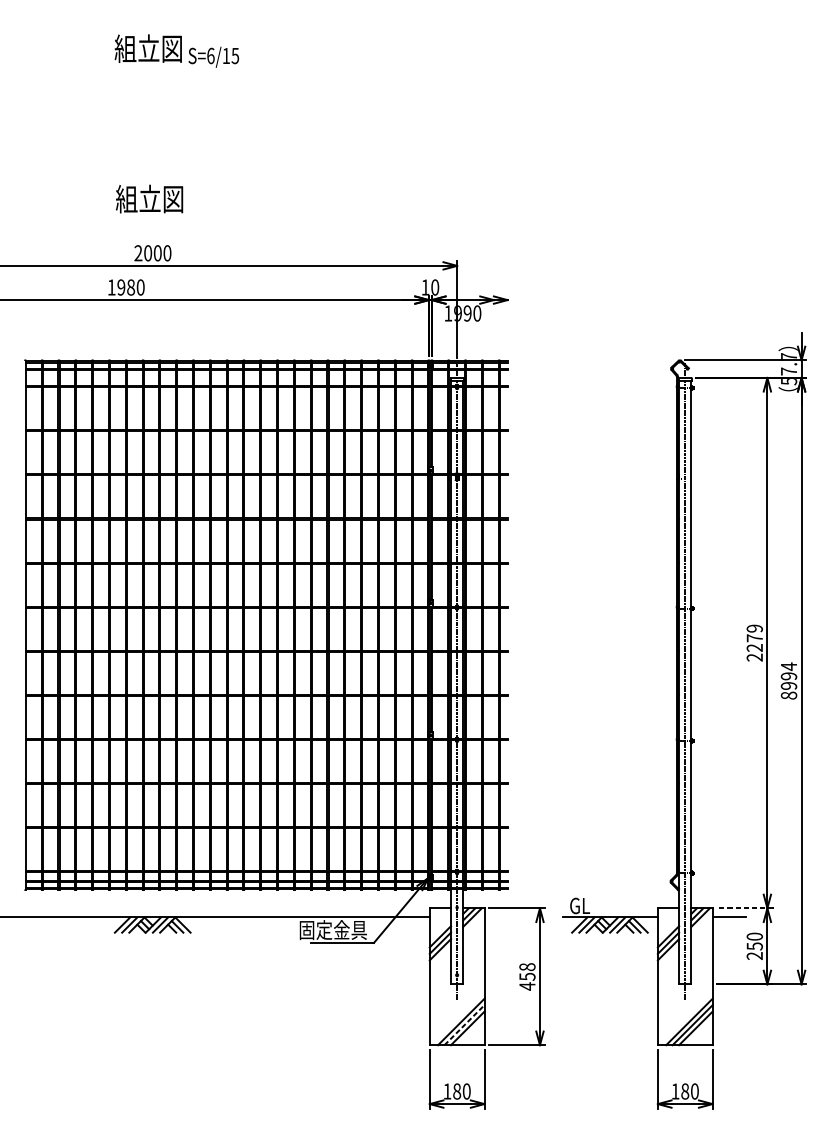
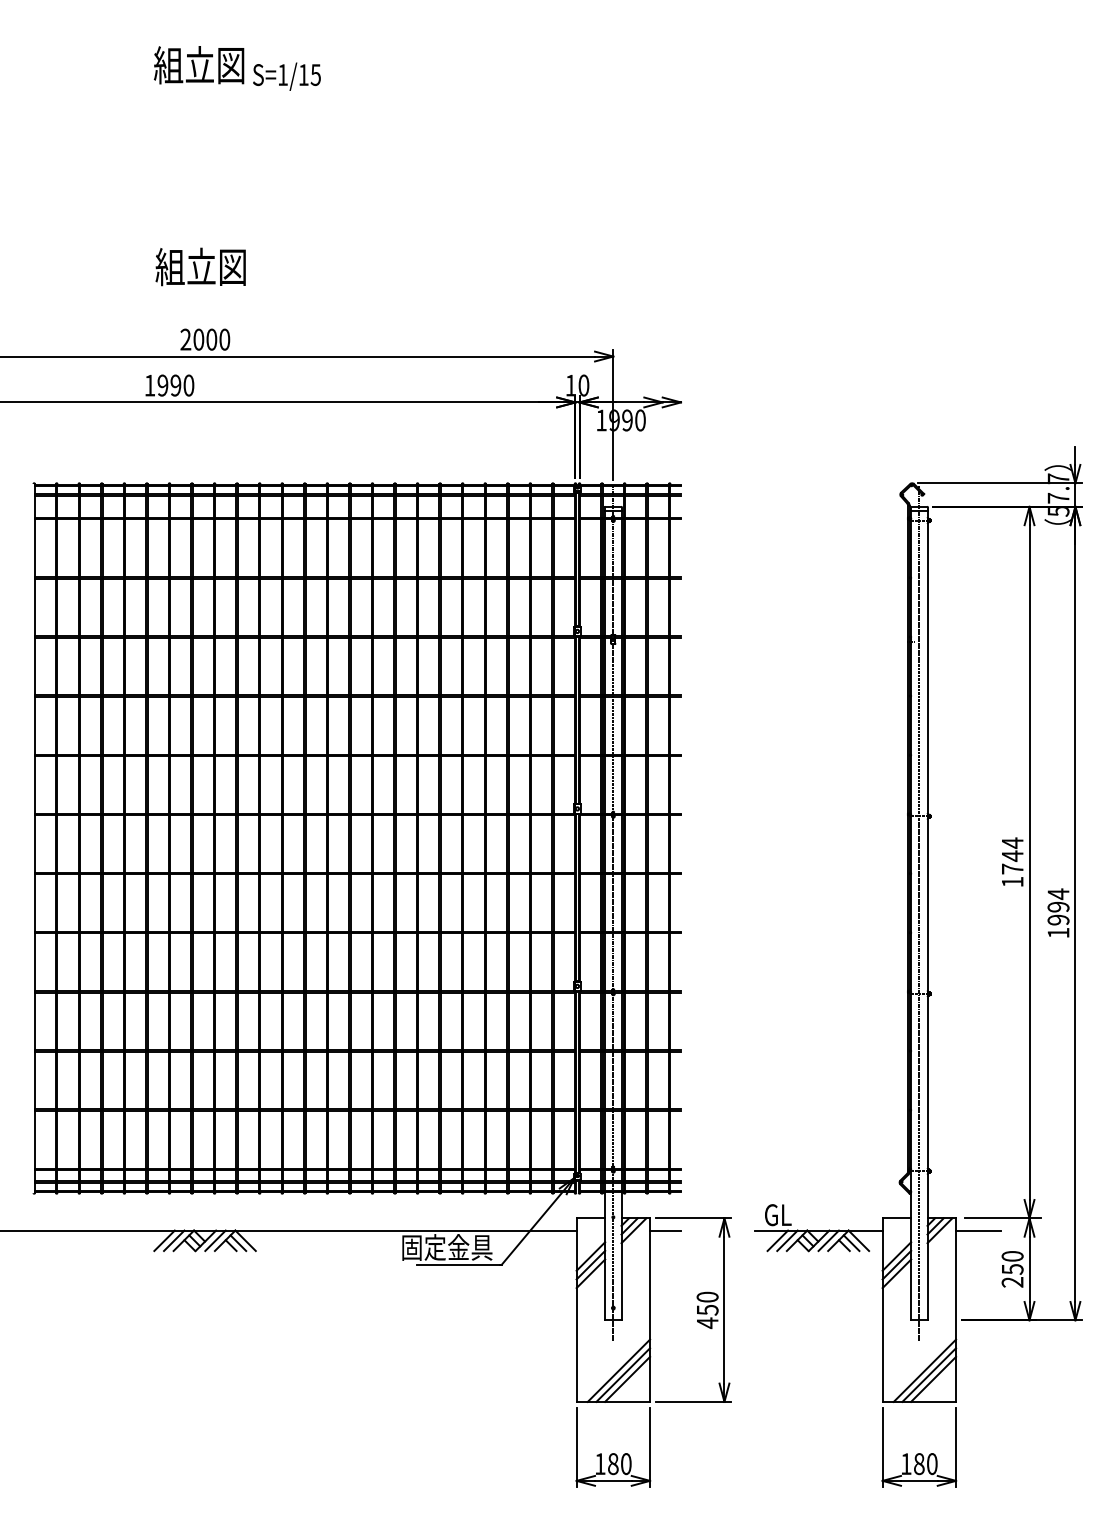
text: (211, 56) -> (283, 75), S=6/15 -> S=1/15
text: (130, 287) -> (175, 385), 1980 -> 1990
text: (754, 643) -> (1012, 862), 2279 -> 1744
text: (788, 695) -> (1058, 932), 8994 -> 1994
line: (747, 908) -> (1003, 1218), dashed -> solid
line: (496, 917) -> (665, 1230), added
text: (527, 966) -> (707, 1296), 458 -> 450
line: (464, 1025) -> (623, 1375), dashed -> solid

